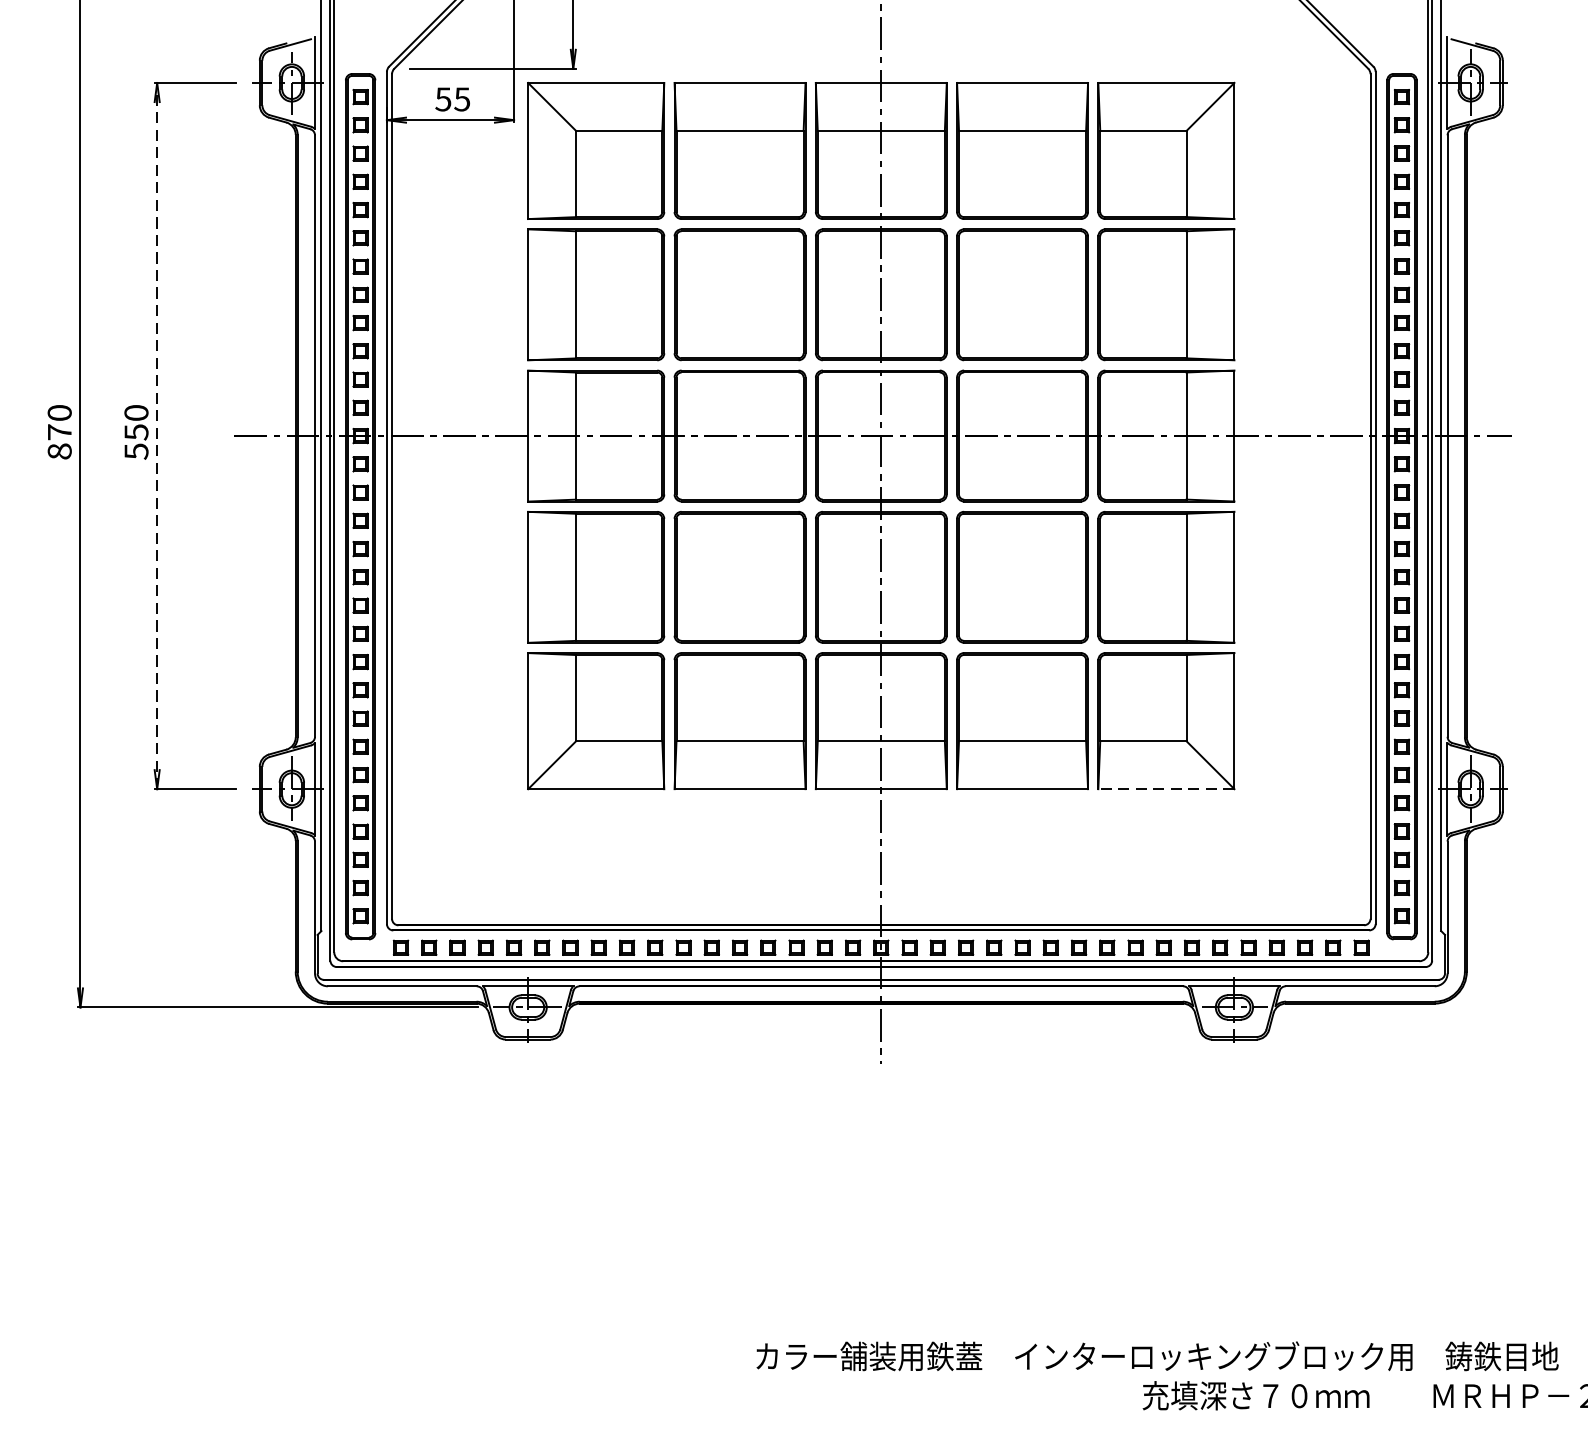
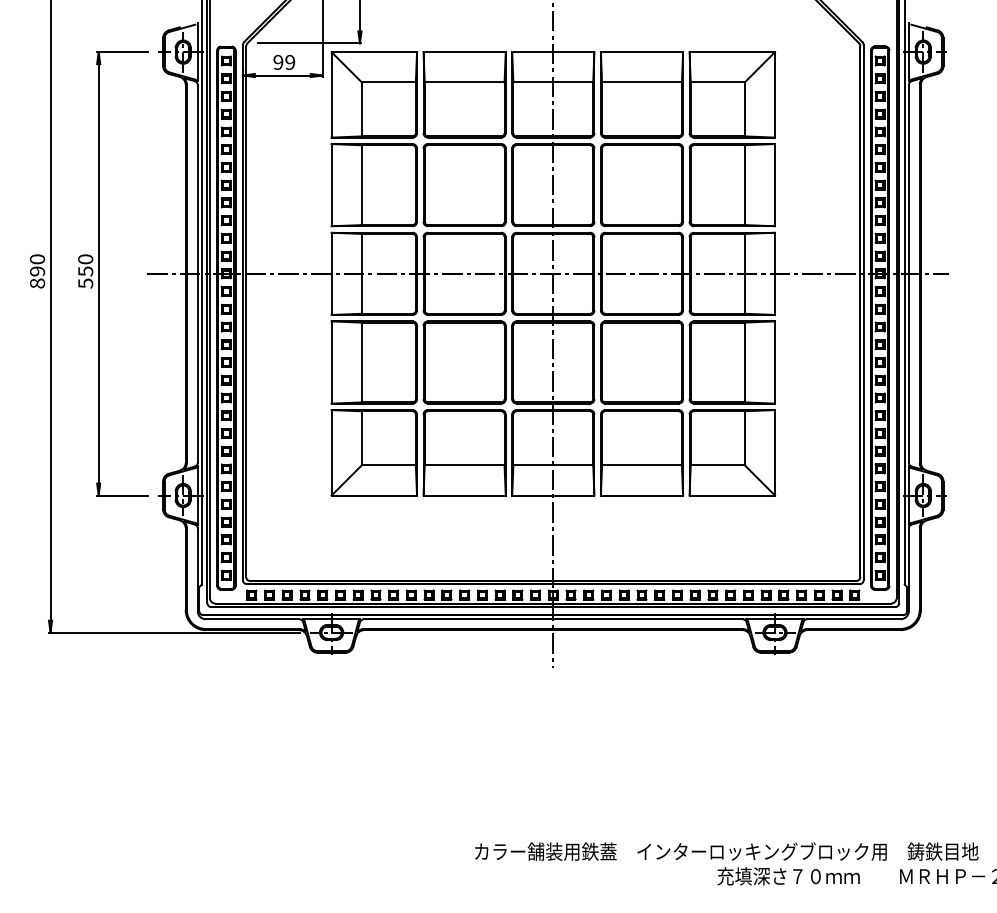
text: (453, 97) -> (284, 61), 55 -> 99
text: (59, 432) -> (37, 271), 870 -> 890
line: (156, 435) -> (98, 273), dashed -> solid
line: (1166, 789) -> (732, 495), dashed -> solid

